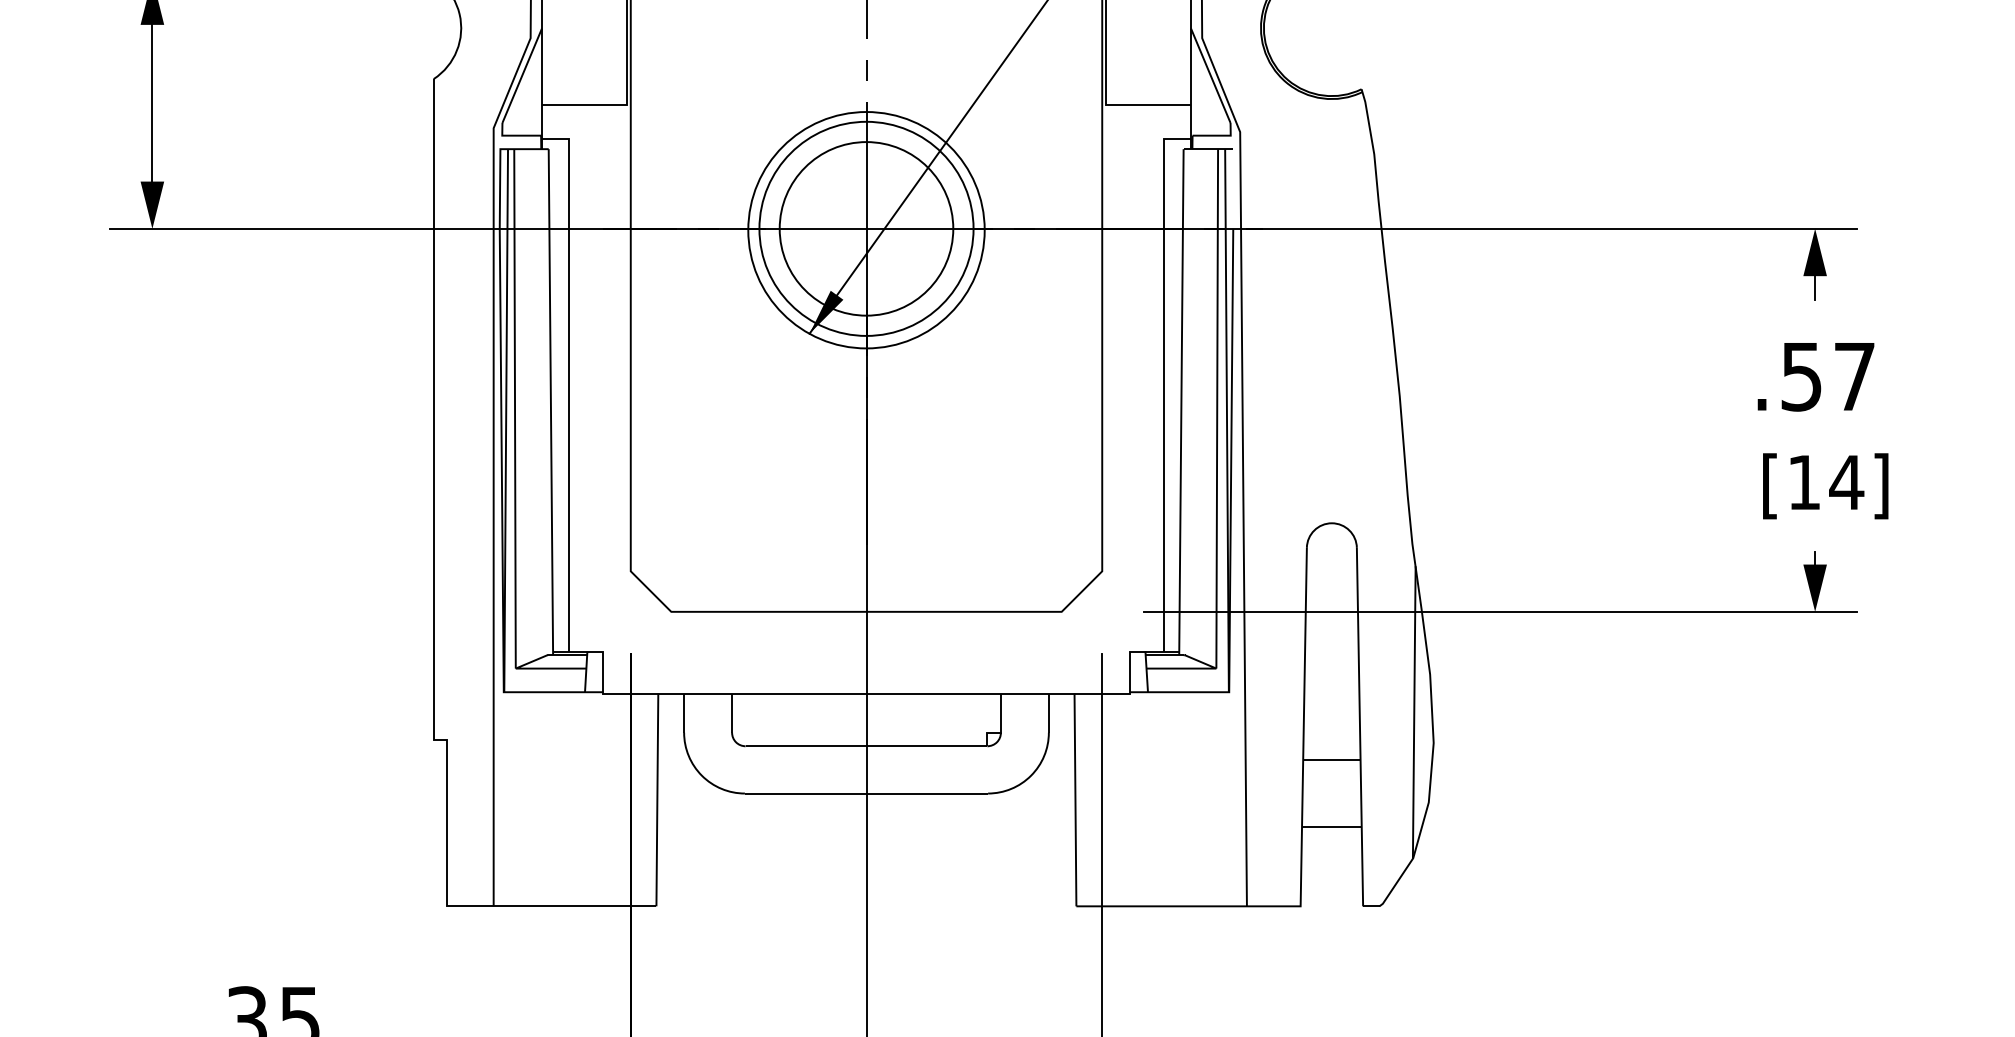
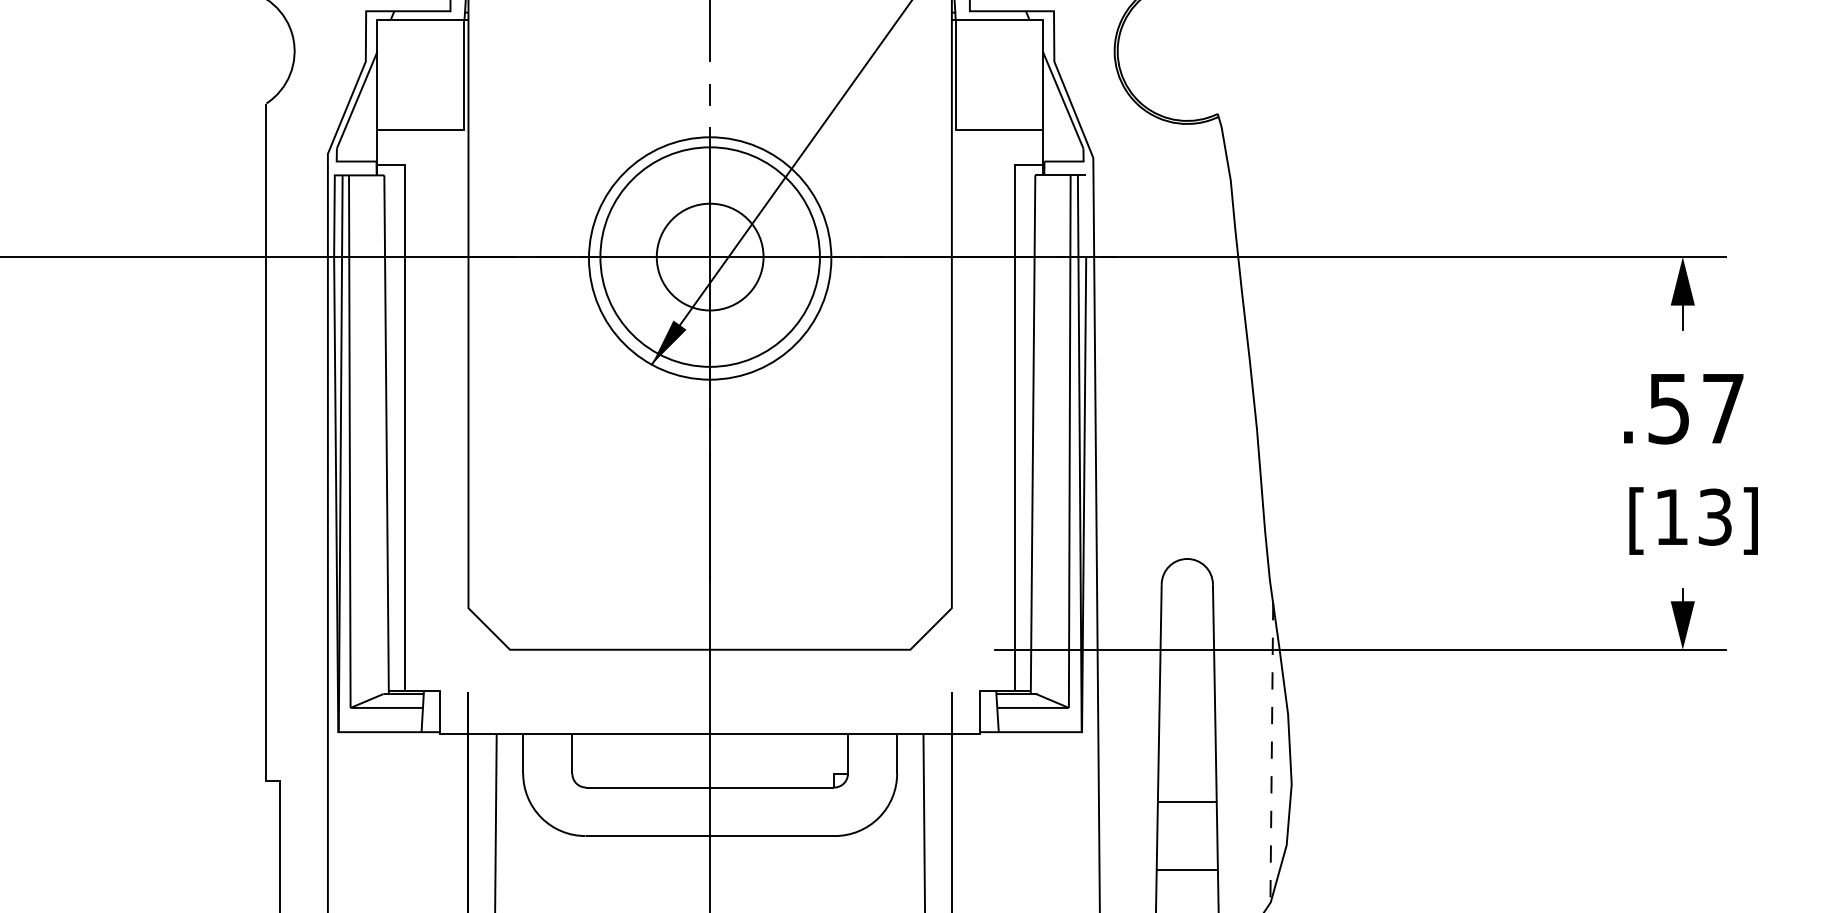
circle: (866, 228) -> (710, 256), size x0.6
text: (1846, 482) -> (1714, 517), [14] -> [13]
line: (1414, 712) -> (1272, 752), solid -> dashed

